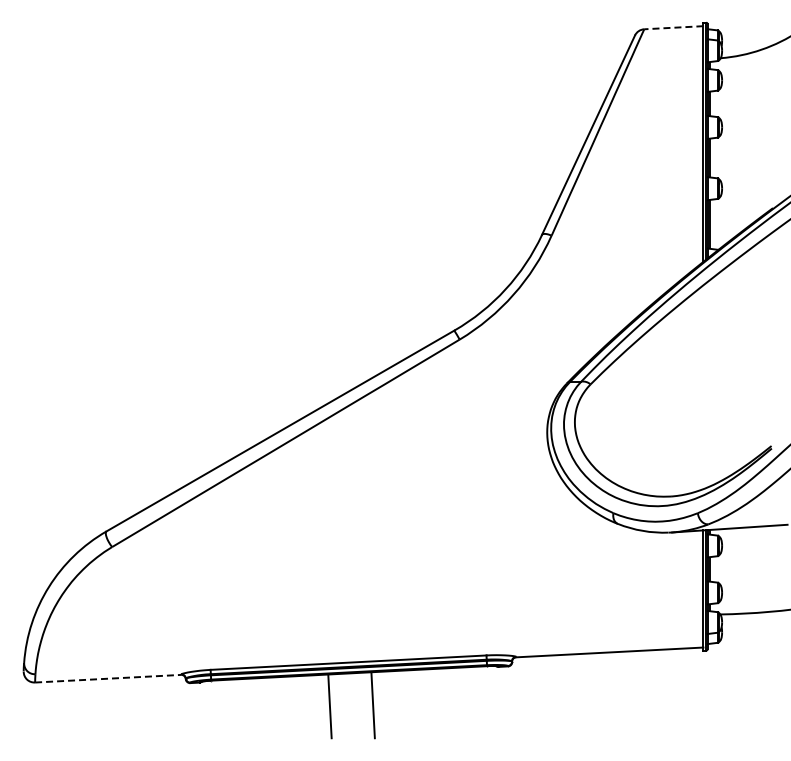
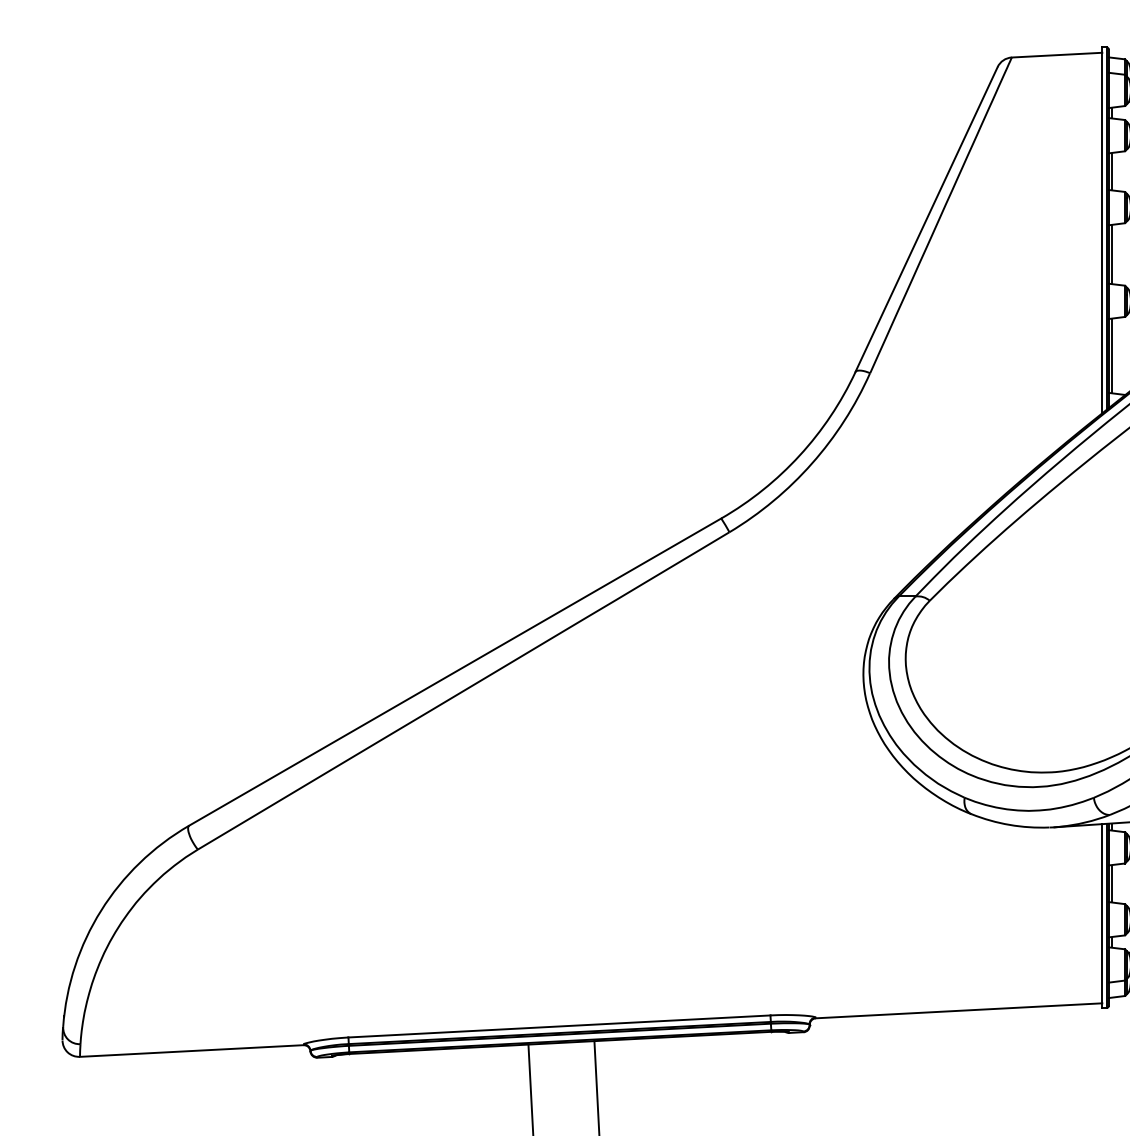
line: (673, 27) -> (1056, 54), dashed -> solid
line: (108, 678) -> (192, 1050), dashed -> solid

